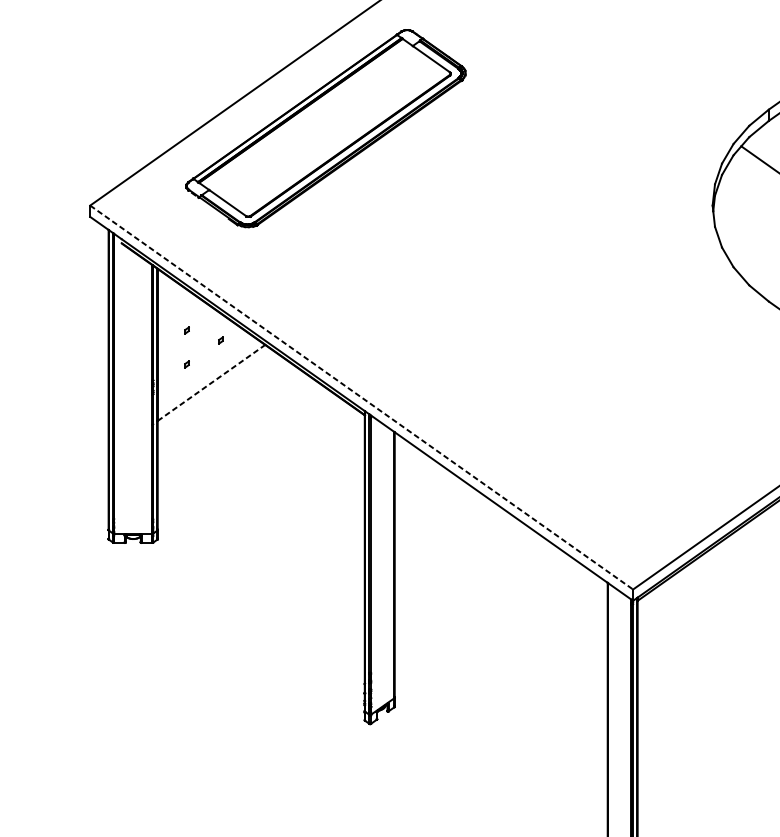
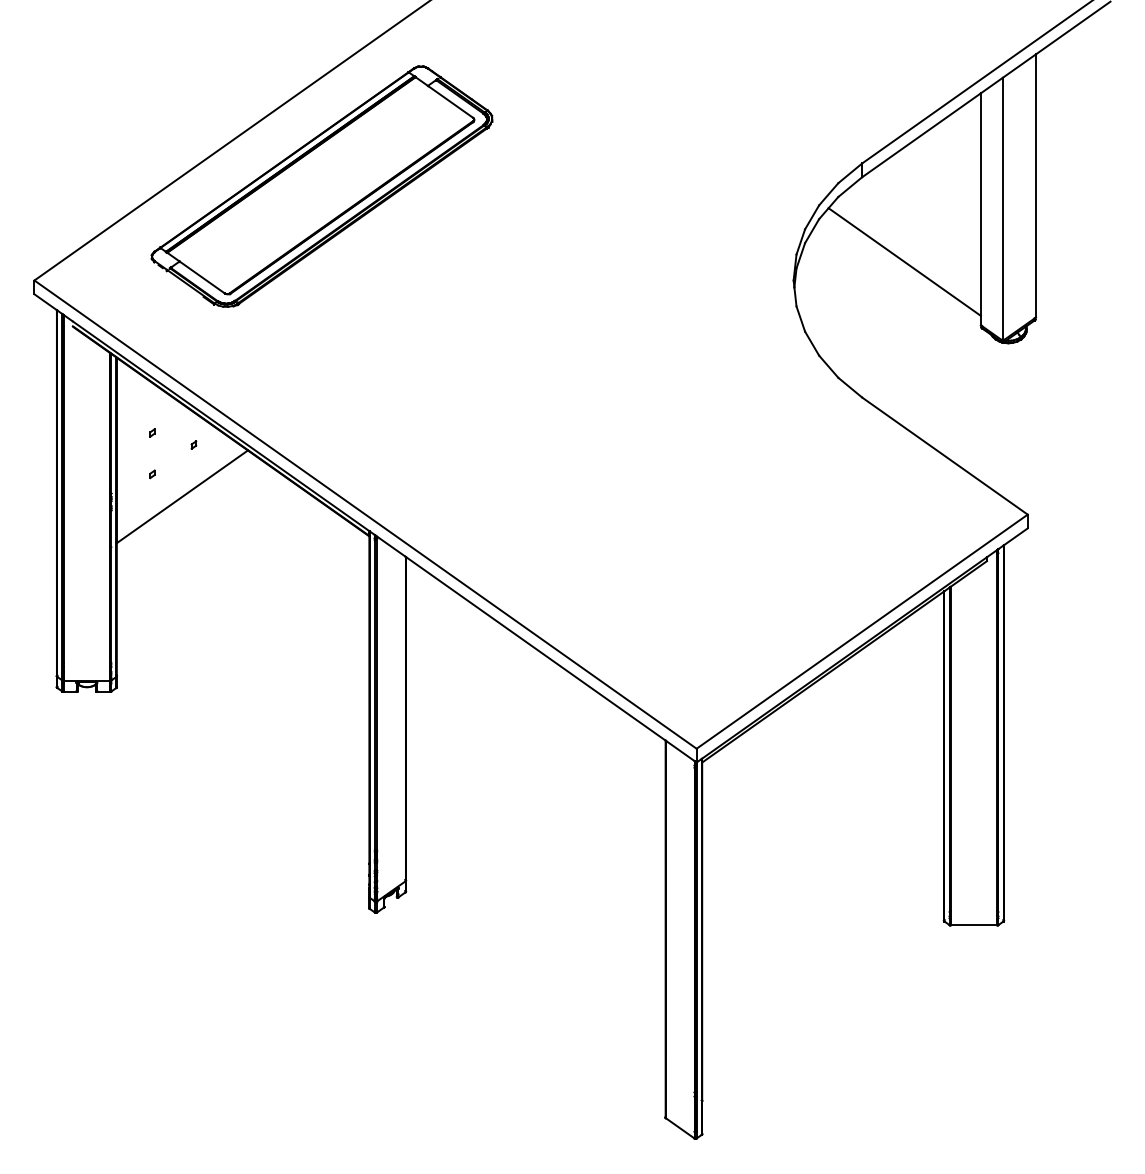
line: (211, 382) -> (182, 496), dashed -> solid
line: (361, 397) -> (365, 514), dashed -> solid

